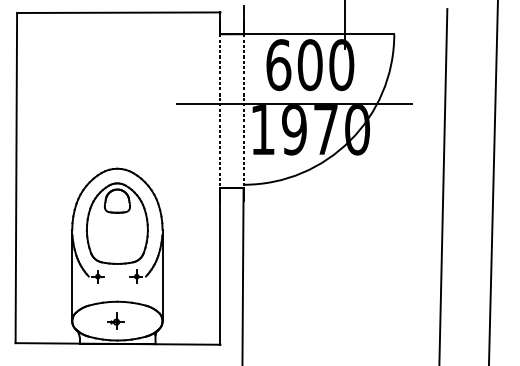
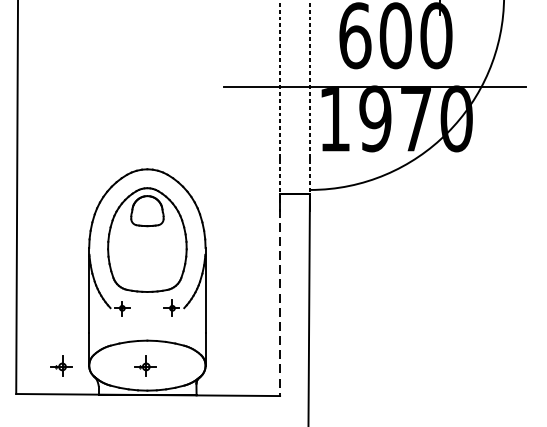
line: (220, 266) -> (280, 295), solid -> dashed
part: (50, 320) -> (61, 364), added

